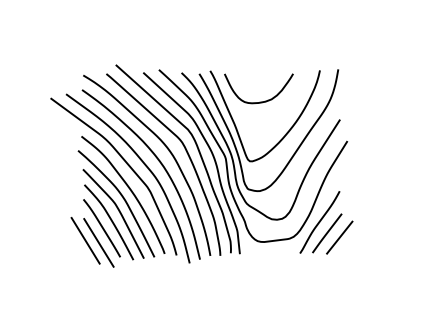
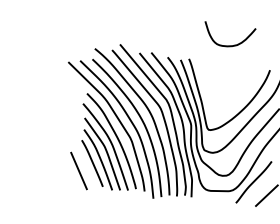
curve: (259, 101) -> (228, 45), moved
line: (327, 233) -> (258, 191), removed
line: (98, 242) -> (88, 173), removed

